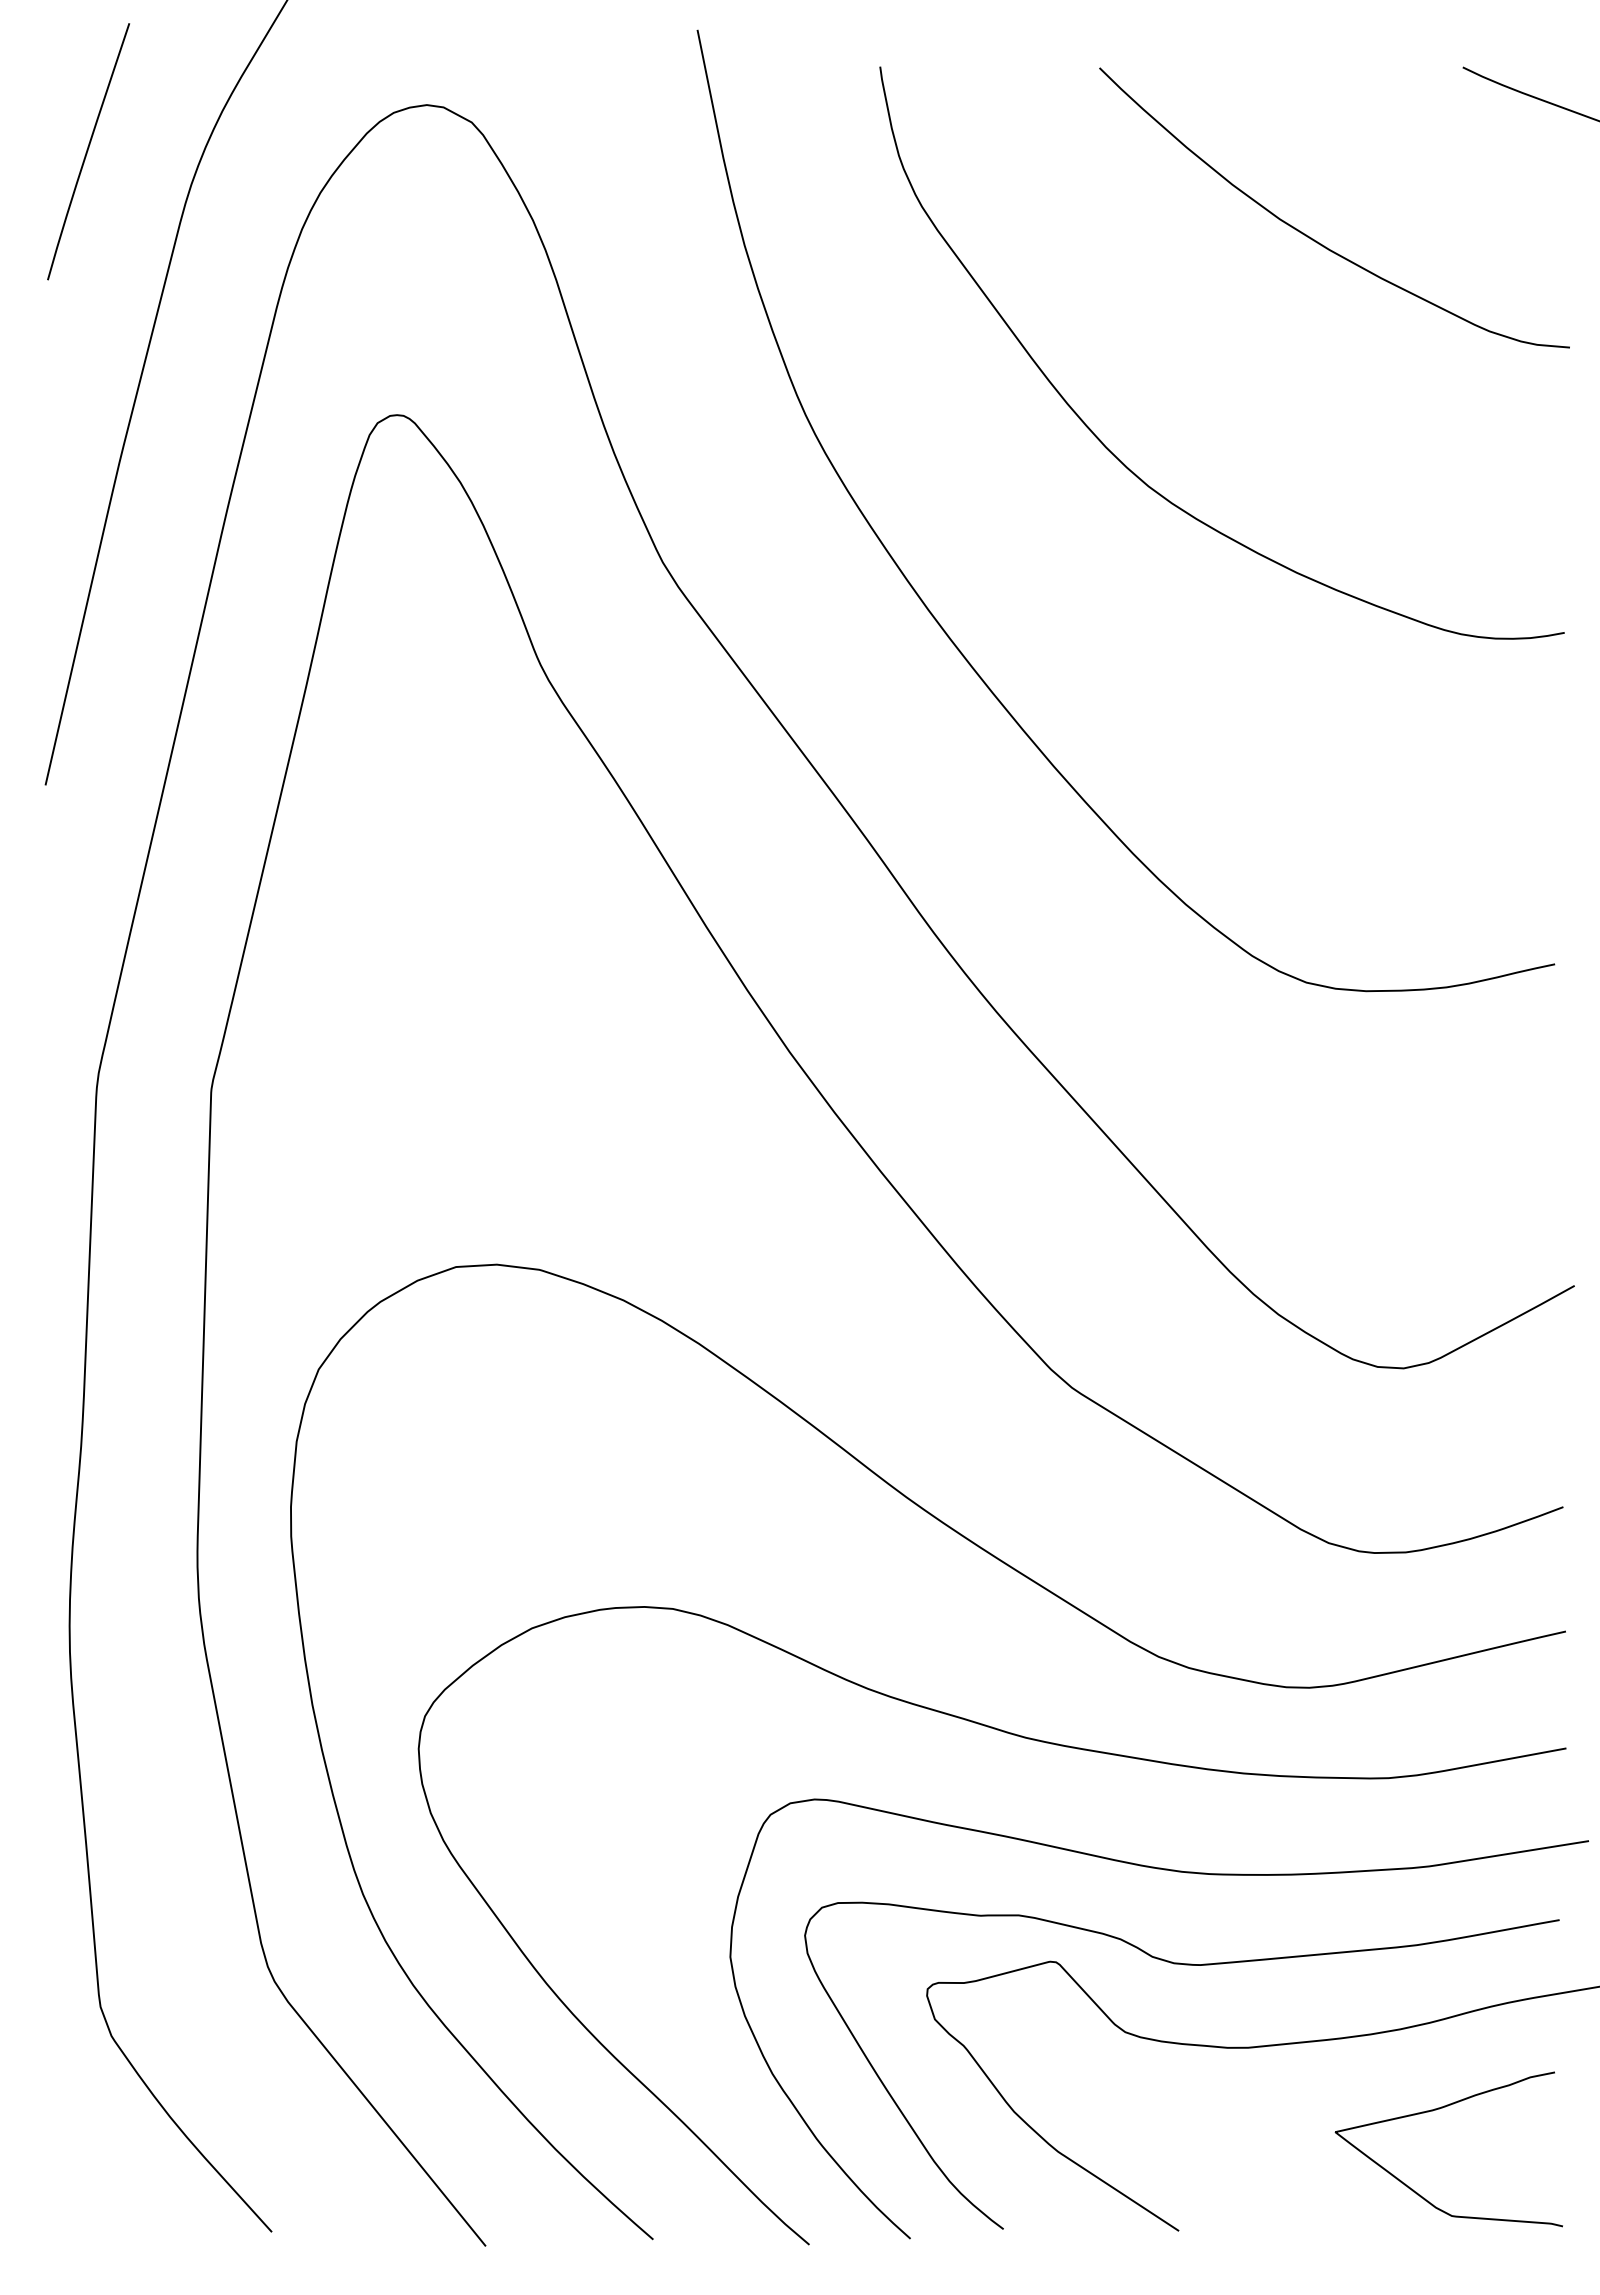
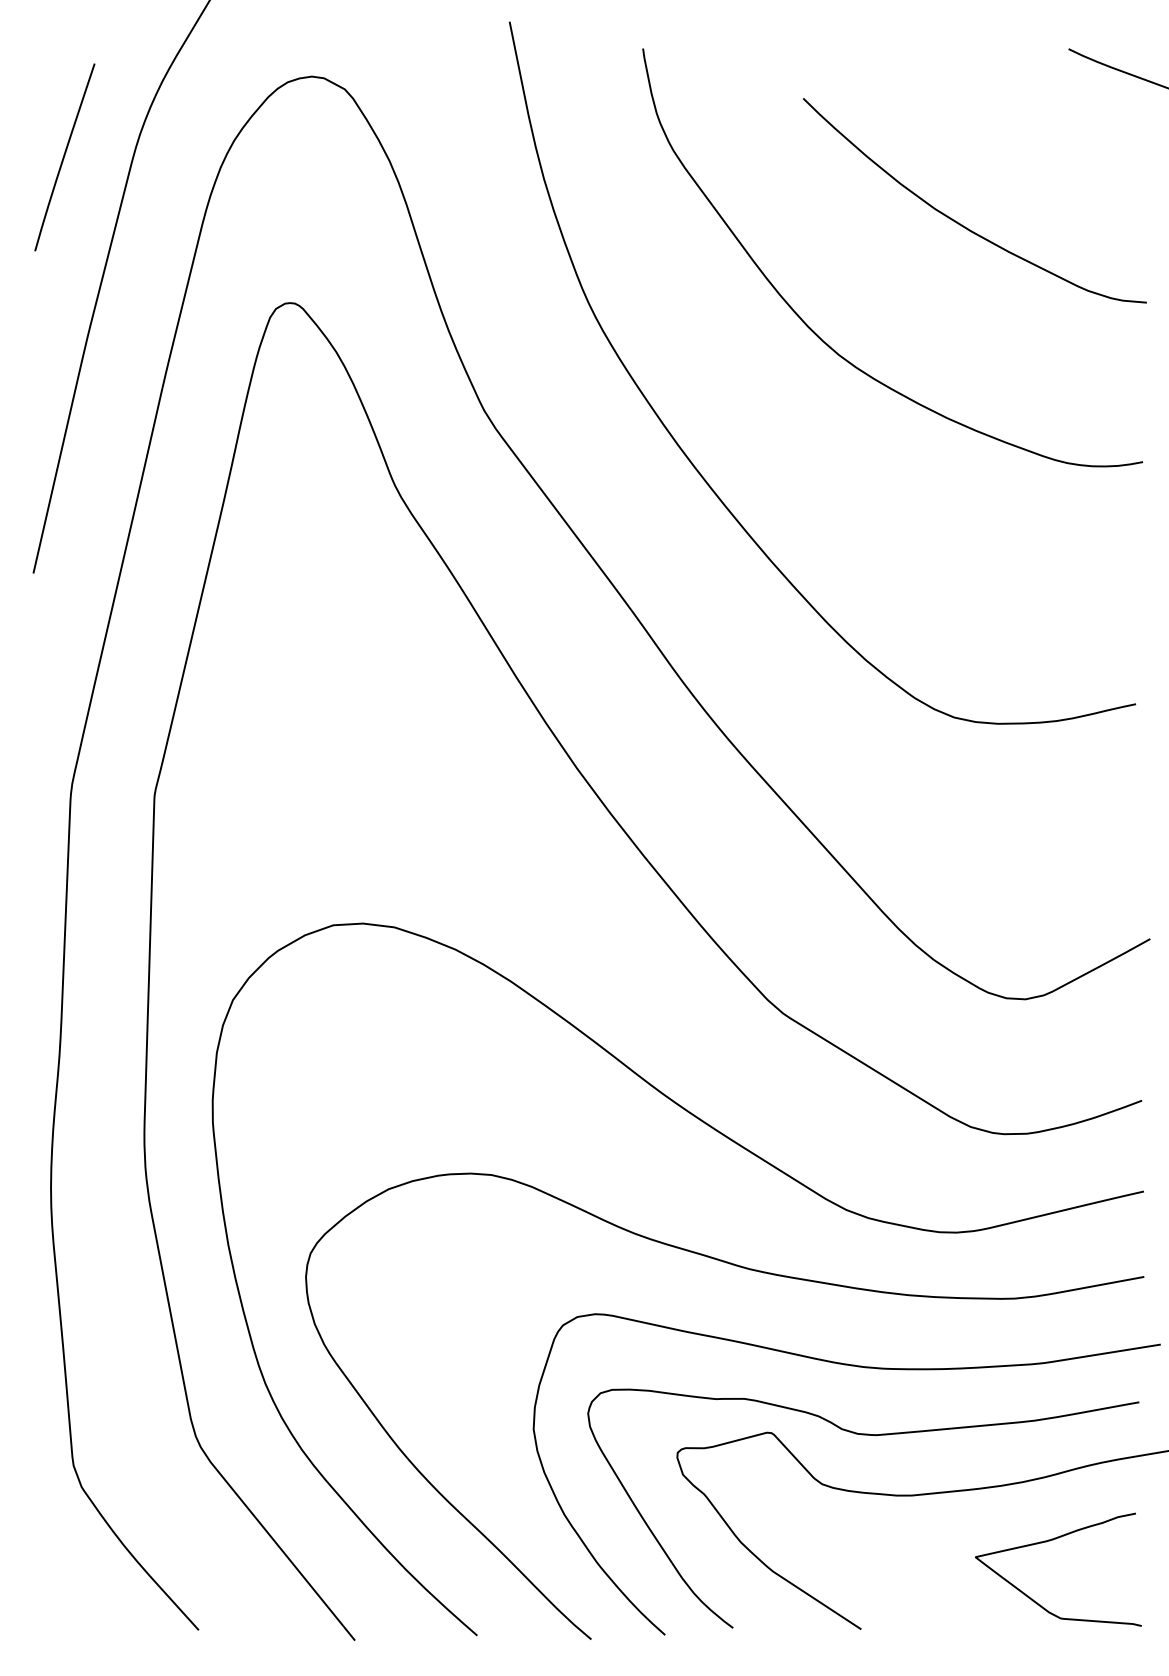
curve: (88, 151) -> (64, 157), moved
curve: (1313, 238) -> (959, 223), moved

